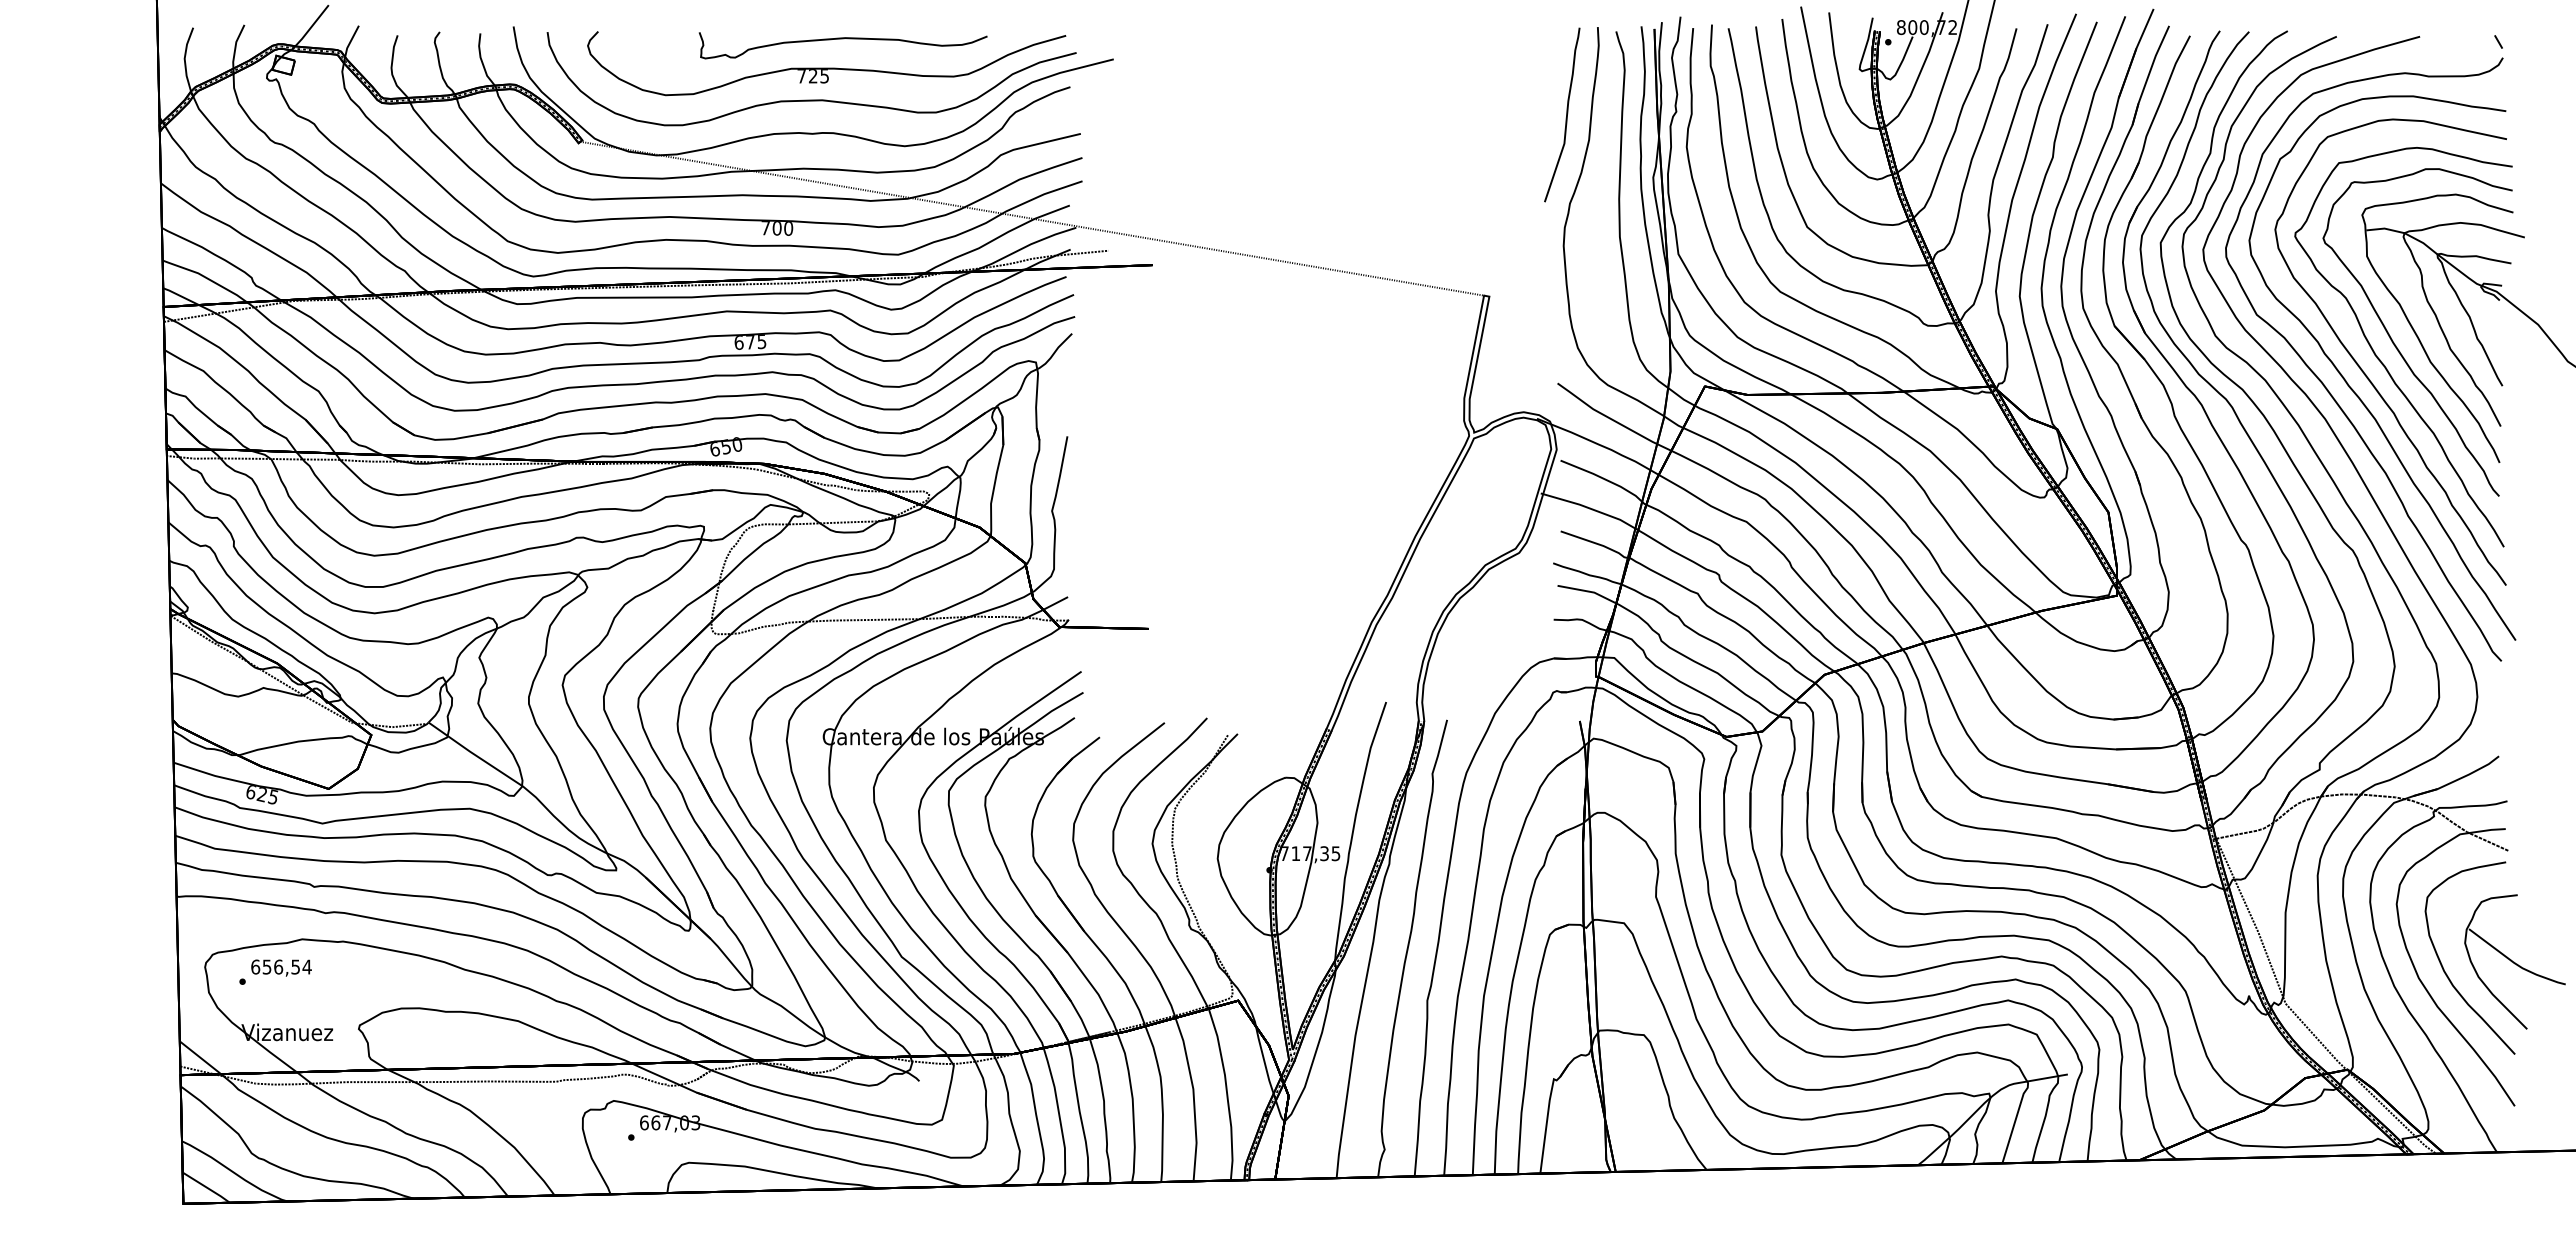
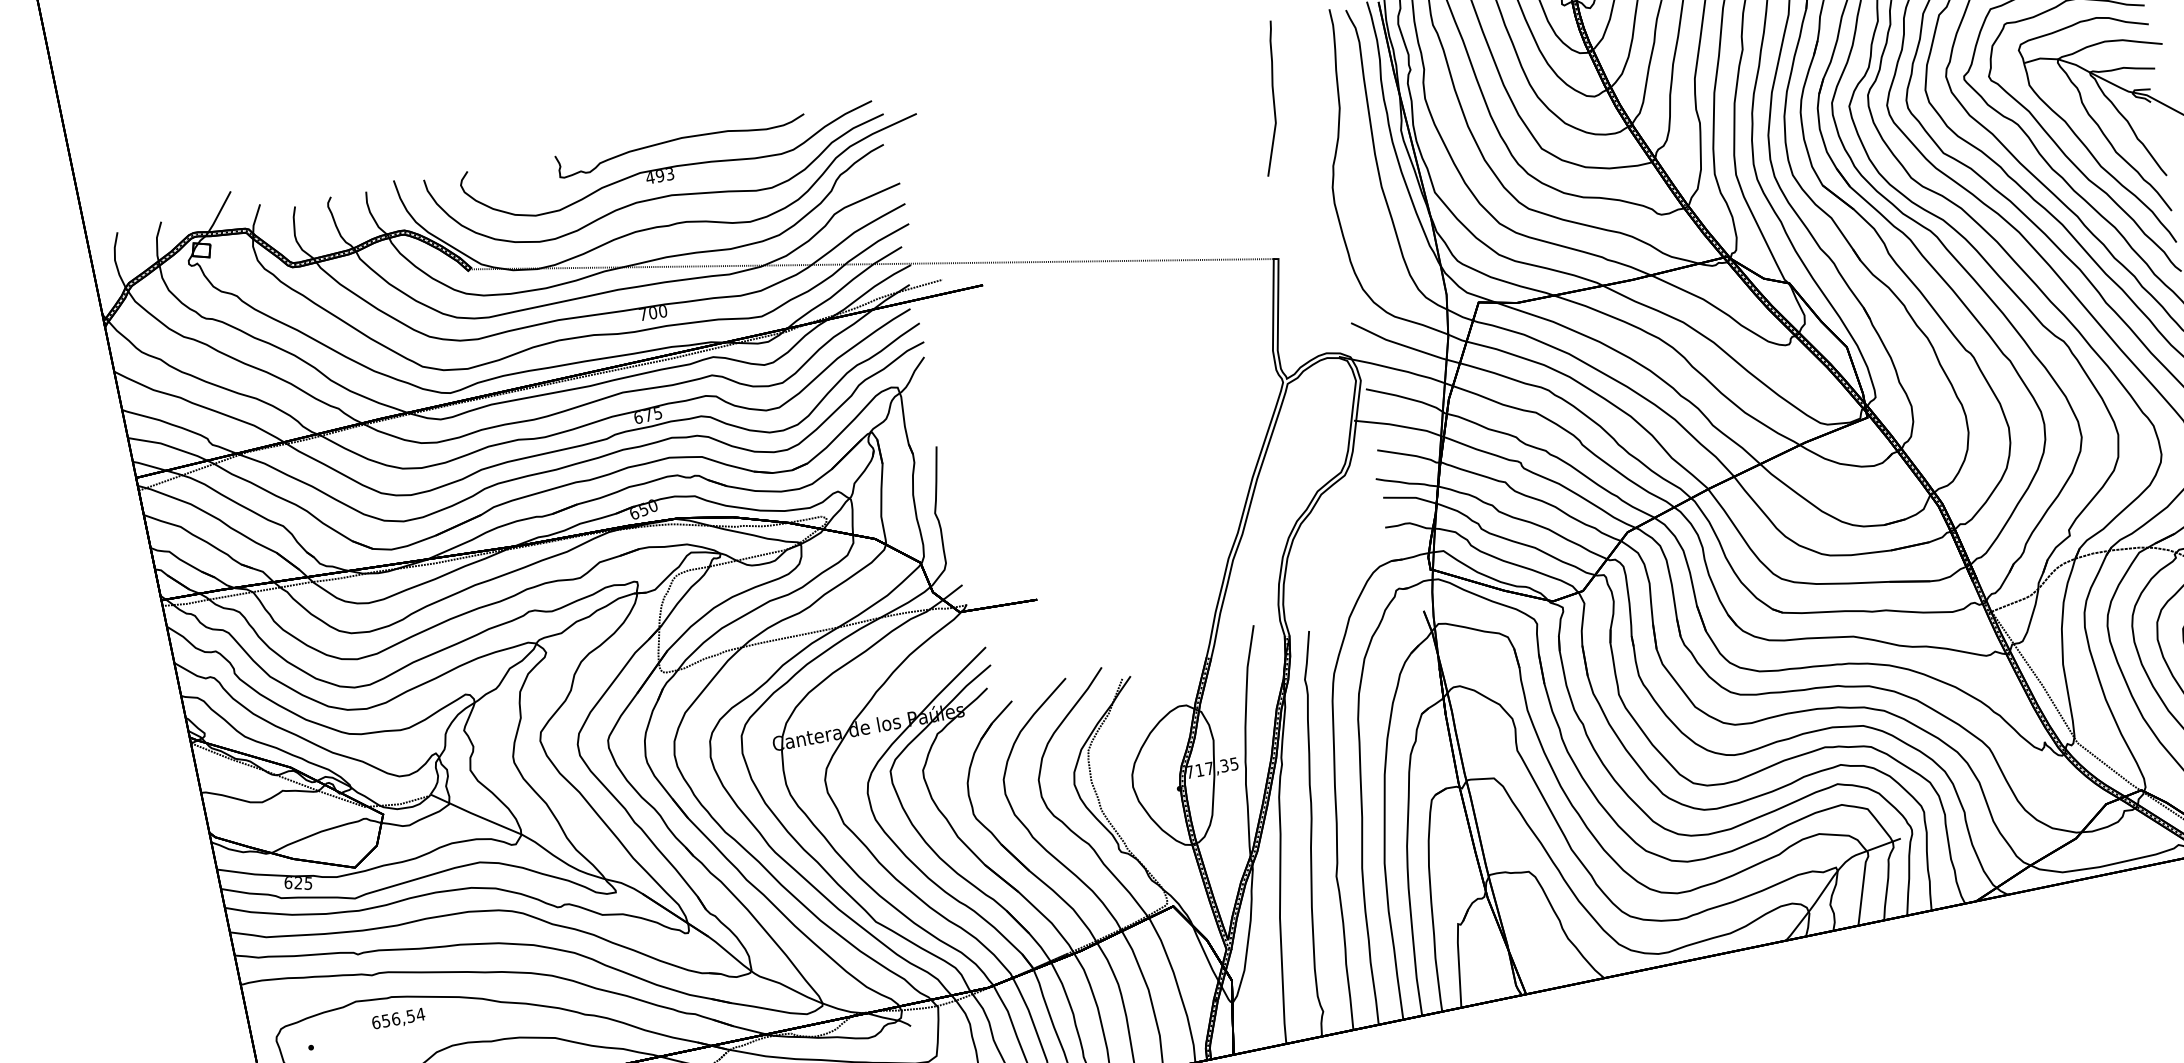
text: (812, 76) -> (659, 176), 725 -> 493
curve: (1566, 114) -> (1273, 97), moved
text: (281, 967) -> (398, 1018), moved

